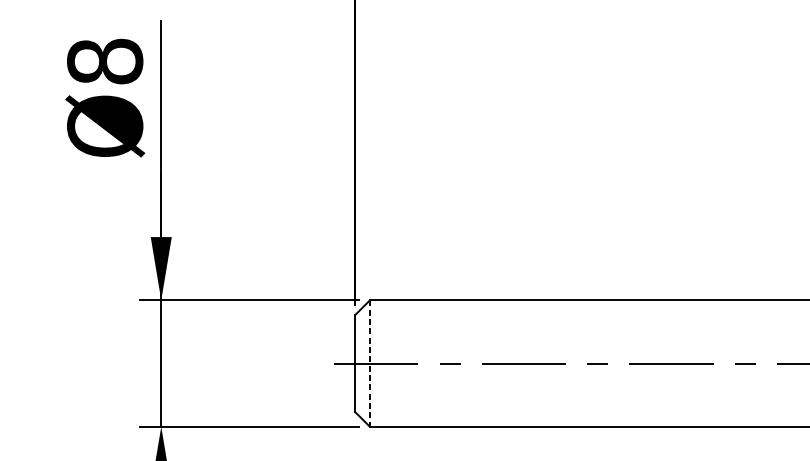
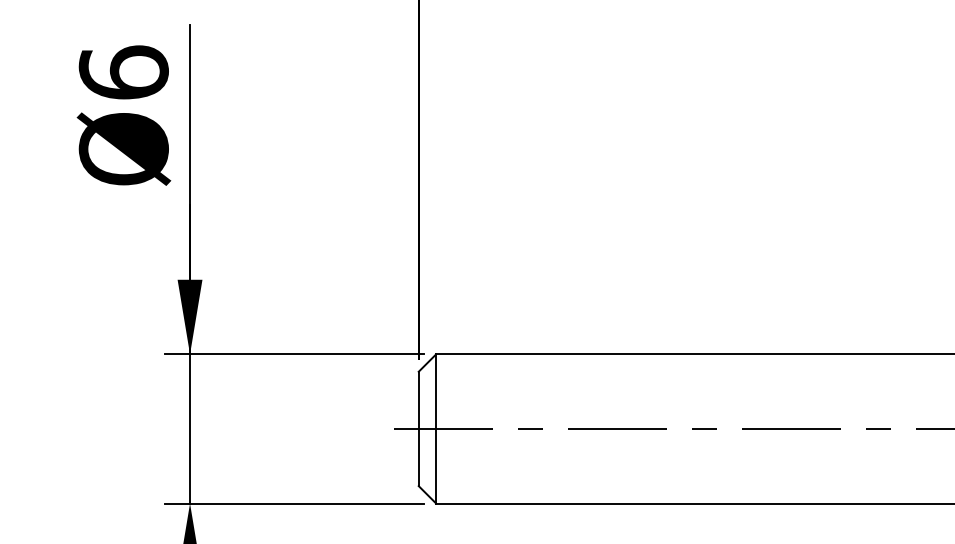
text: (104, 61) -> (123, 72), Ø8 -> Ø6
line: (370, 363) -> (436, 428), dashed -> solid

